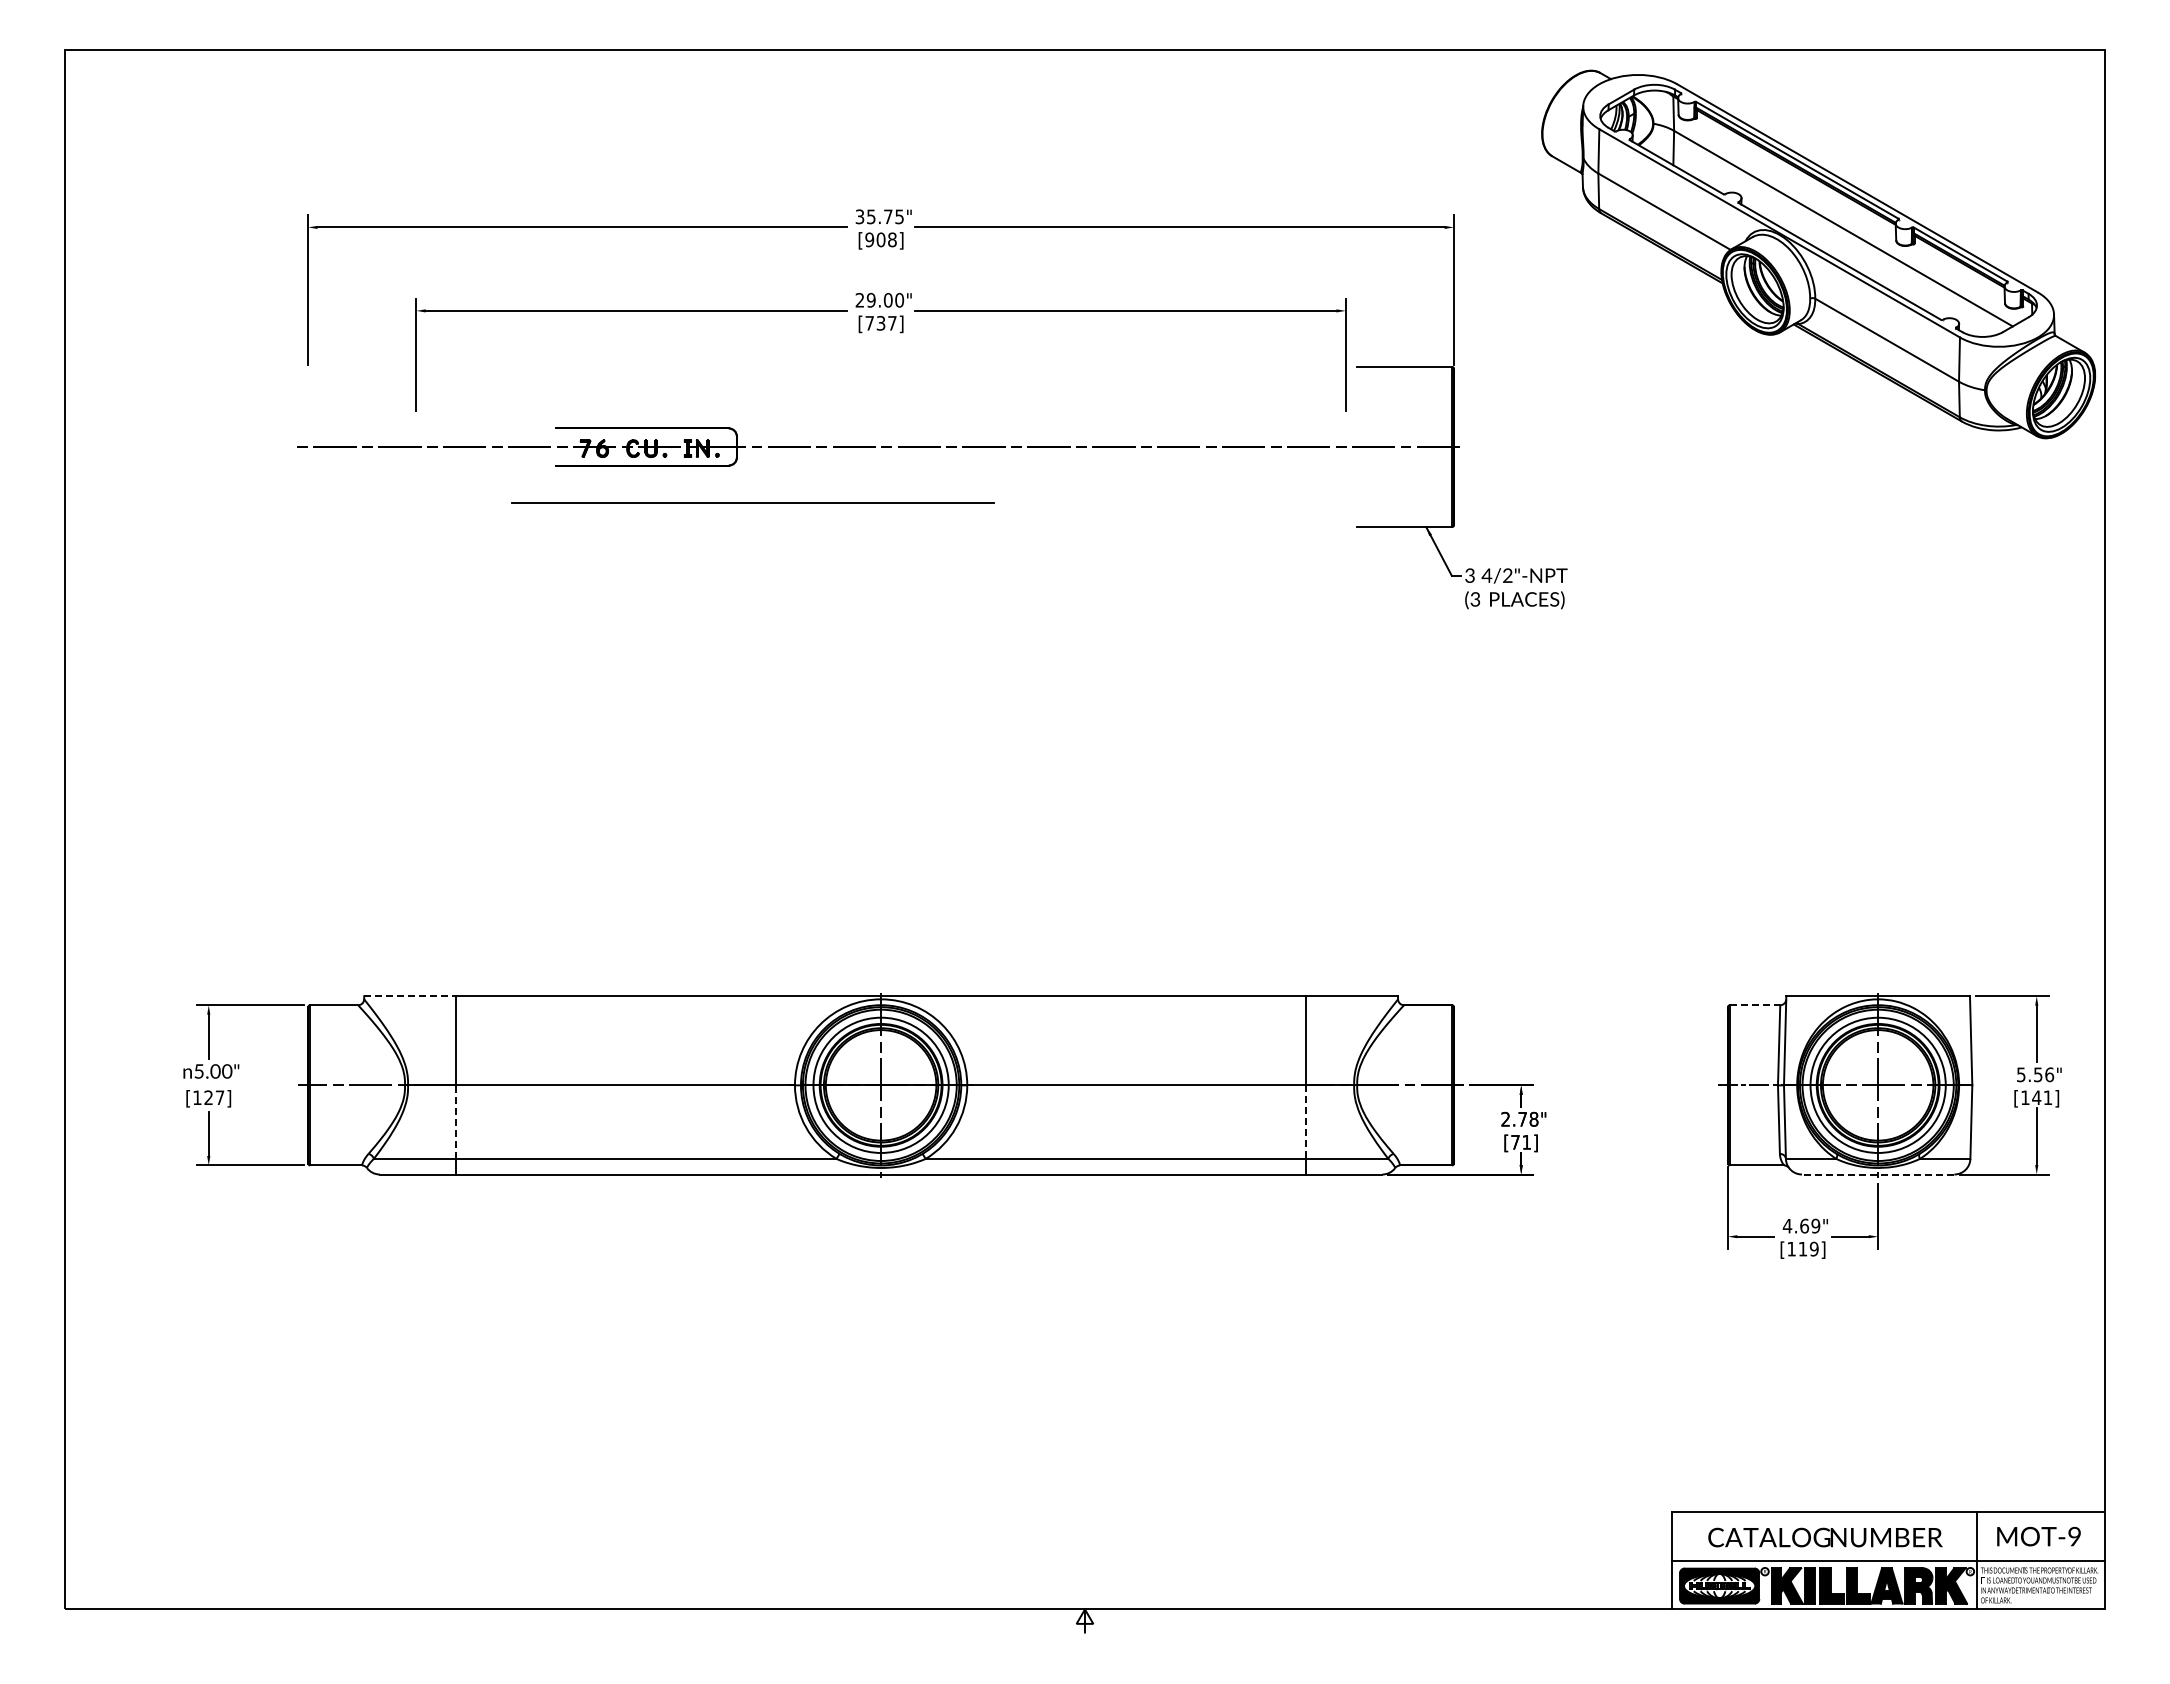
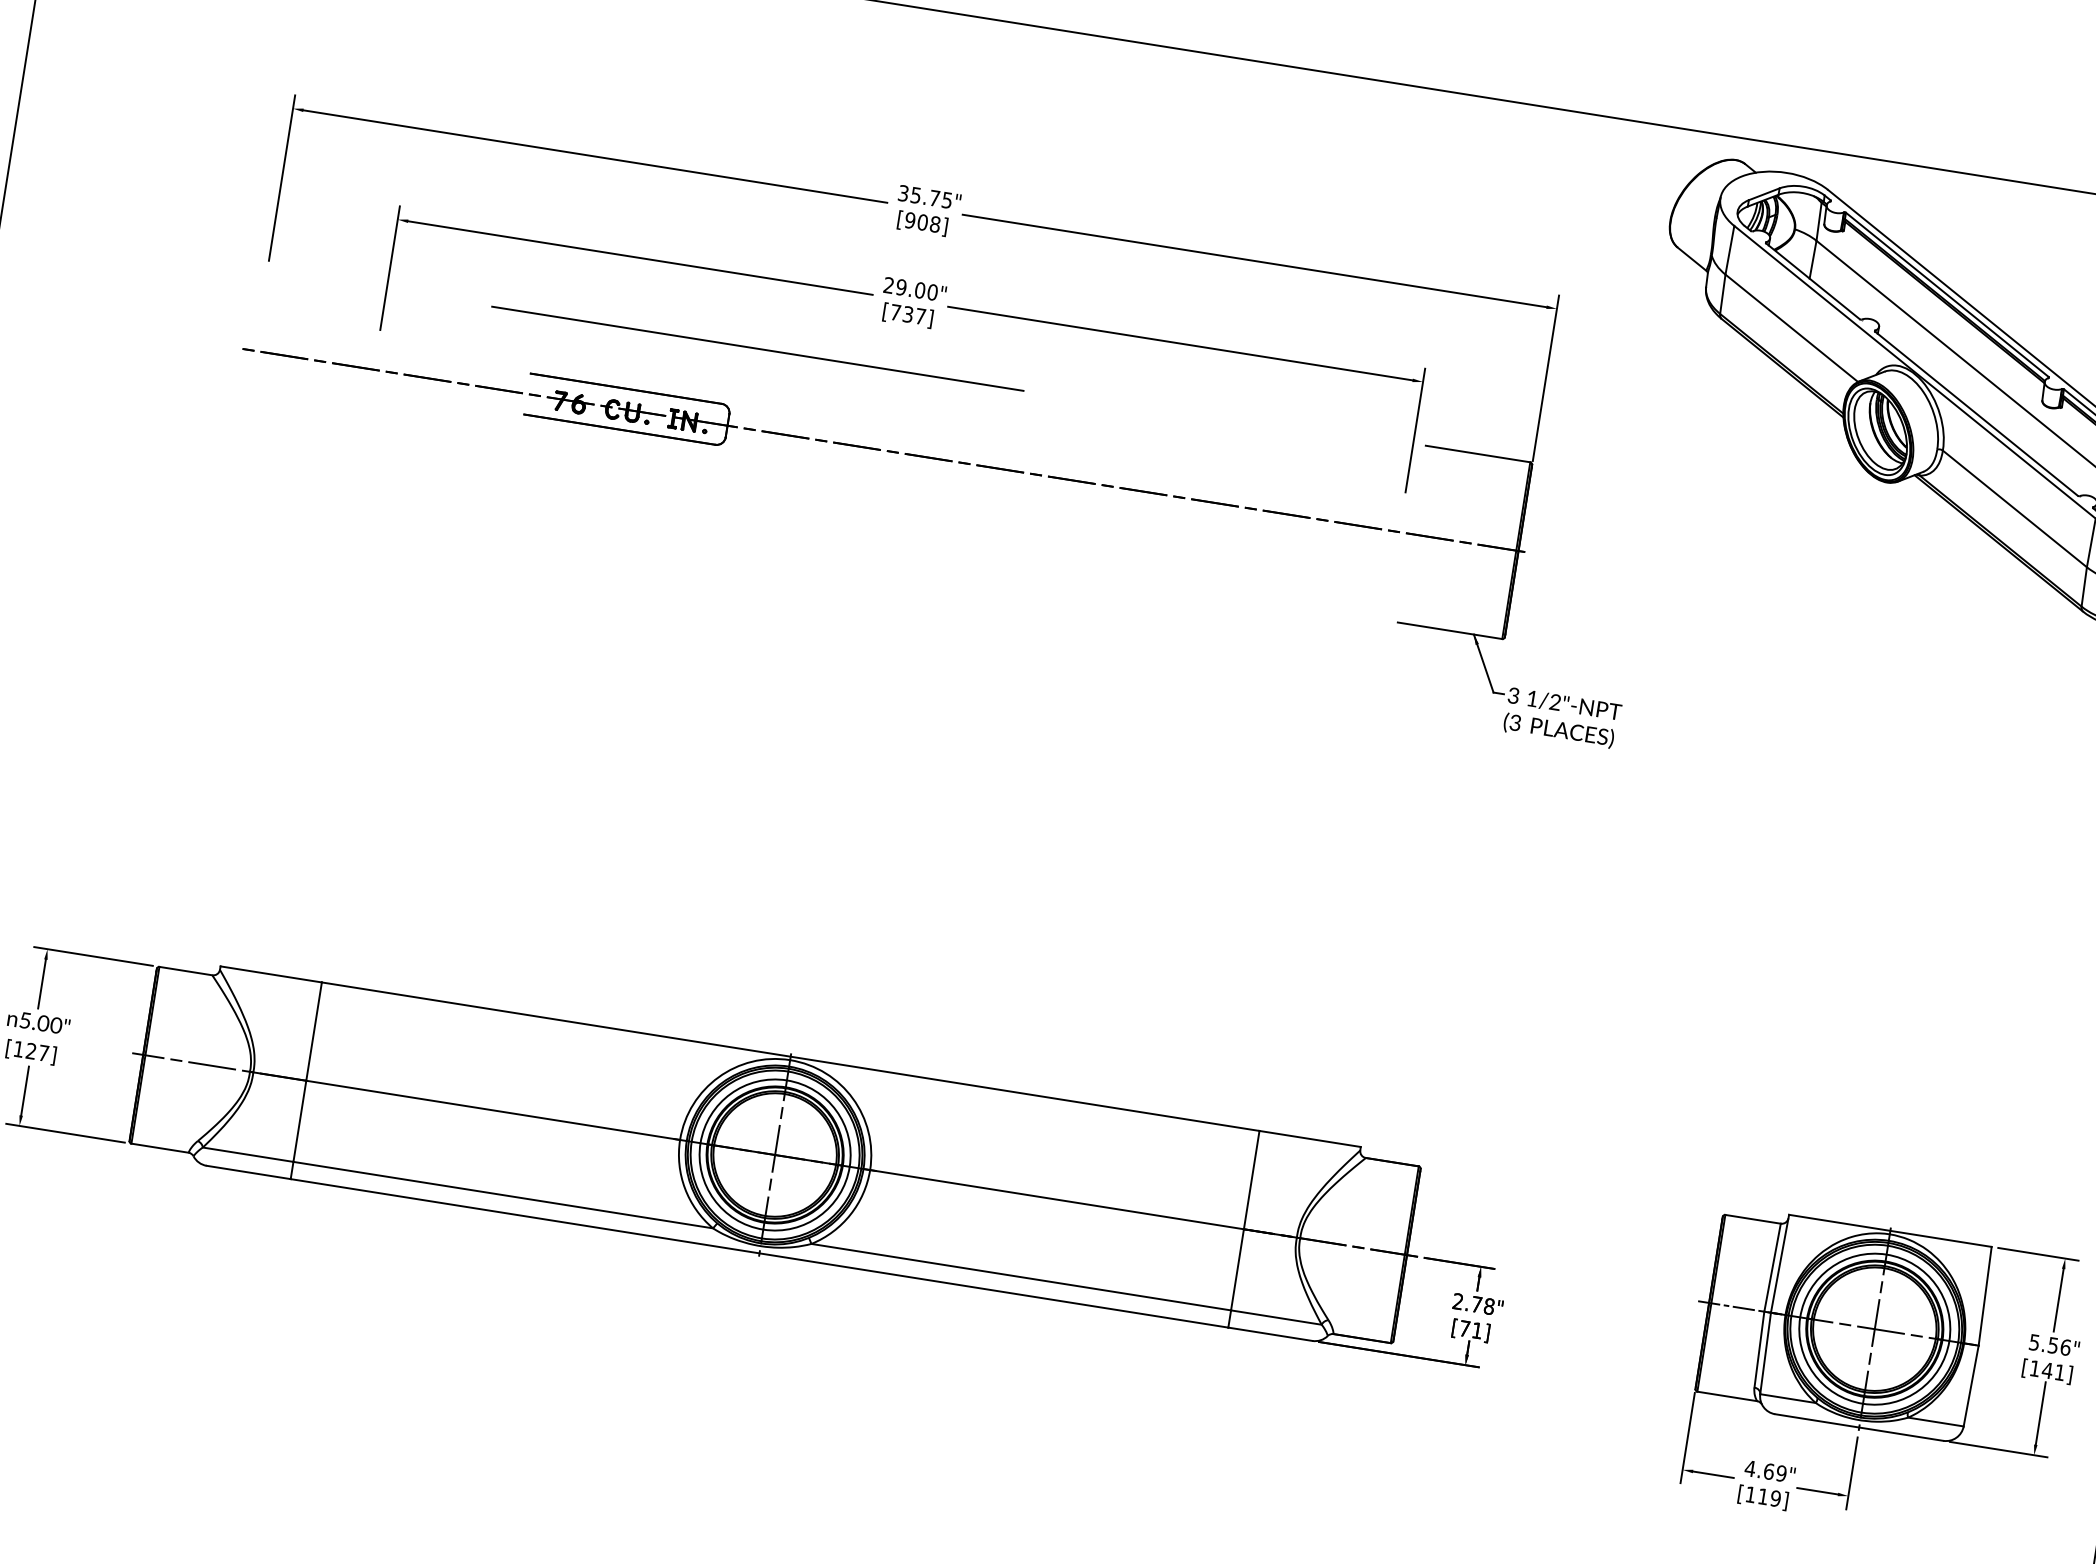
line: (752, 502) -> (757, 348), moved
text: (1486, 575) -> (1531, 698), 4/2"-NPT -> 1/2"-NPT
line: (410, 996) -> (271, 974), dashed -> solid
line: (1755, 1005) -> (1753, 1219), dashed -> solid
line: (456, 1122) -> (300, 1121), dashed -> solid
line: (1306, 1122) -> (1237, 1270), dashed -> solid
line: (1877, 1174) -> (1858, 1427), dashed -> solid

